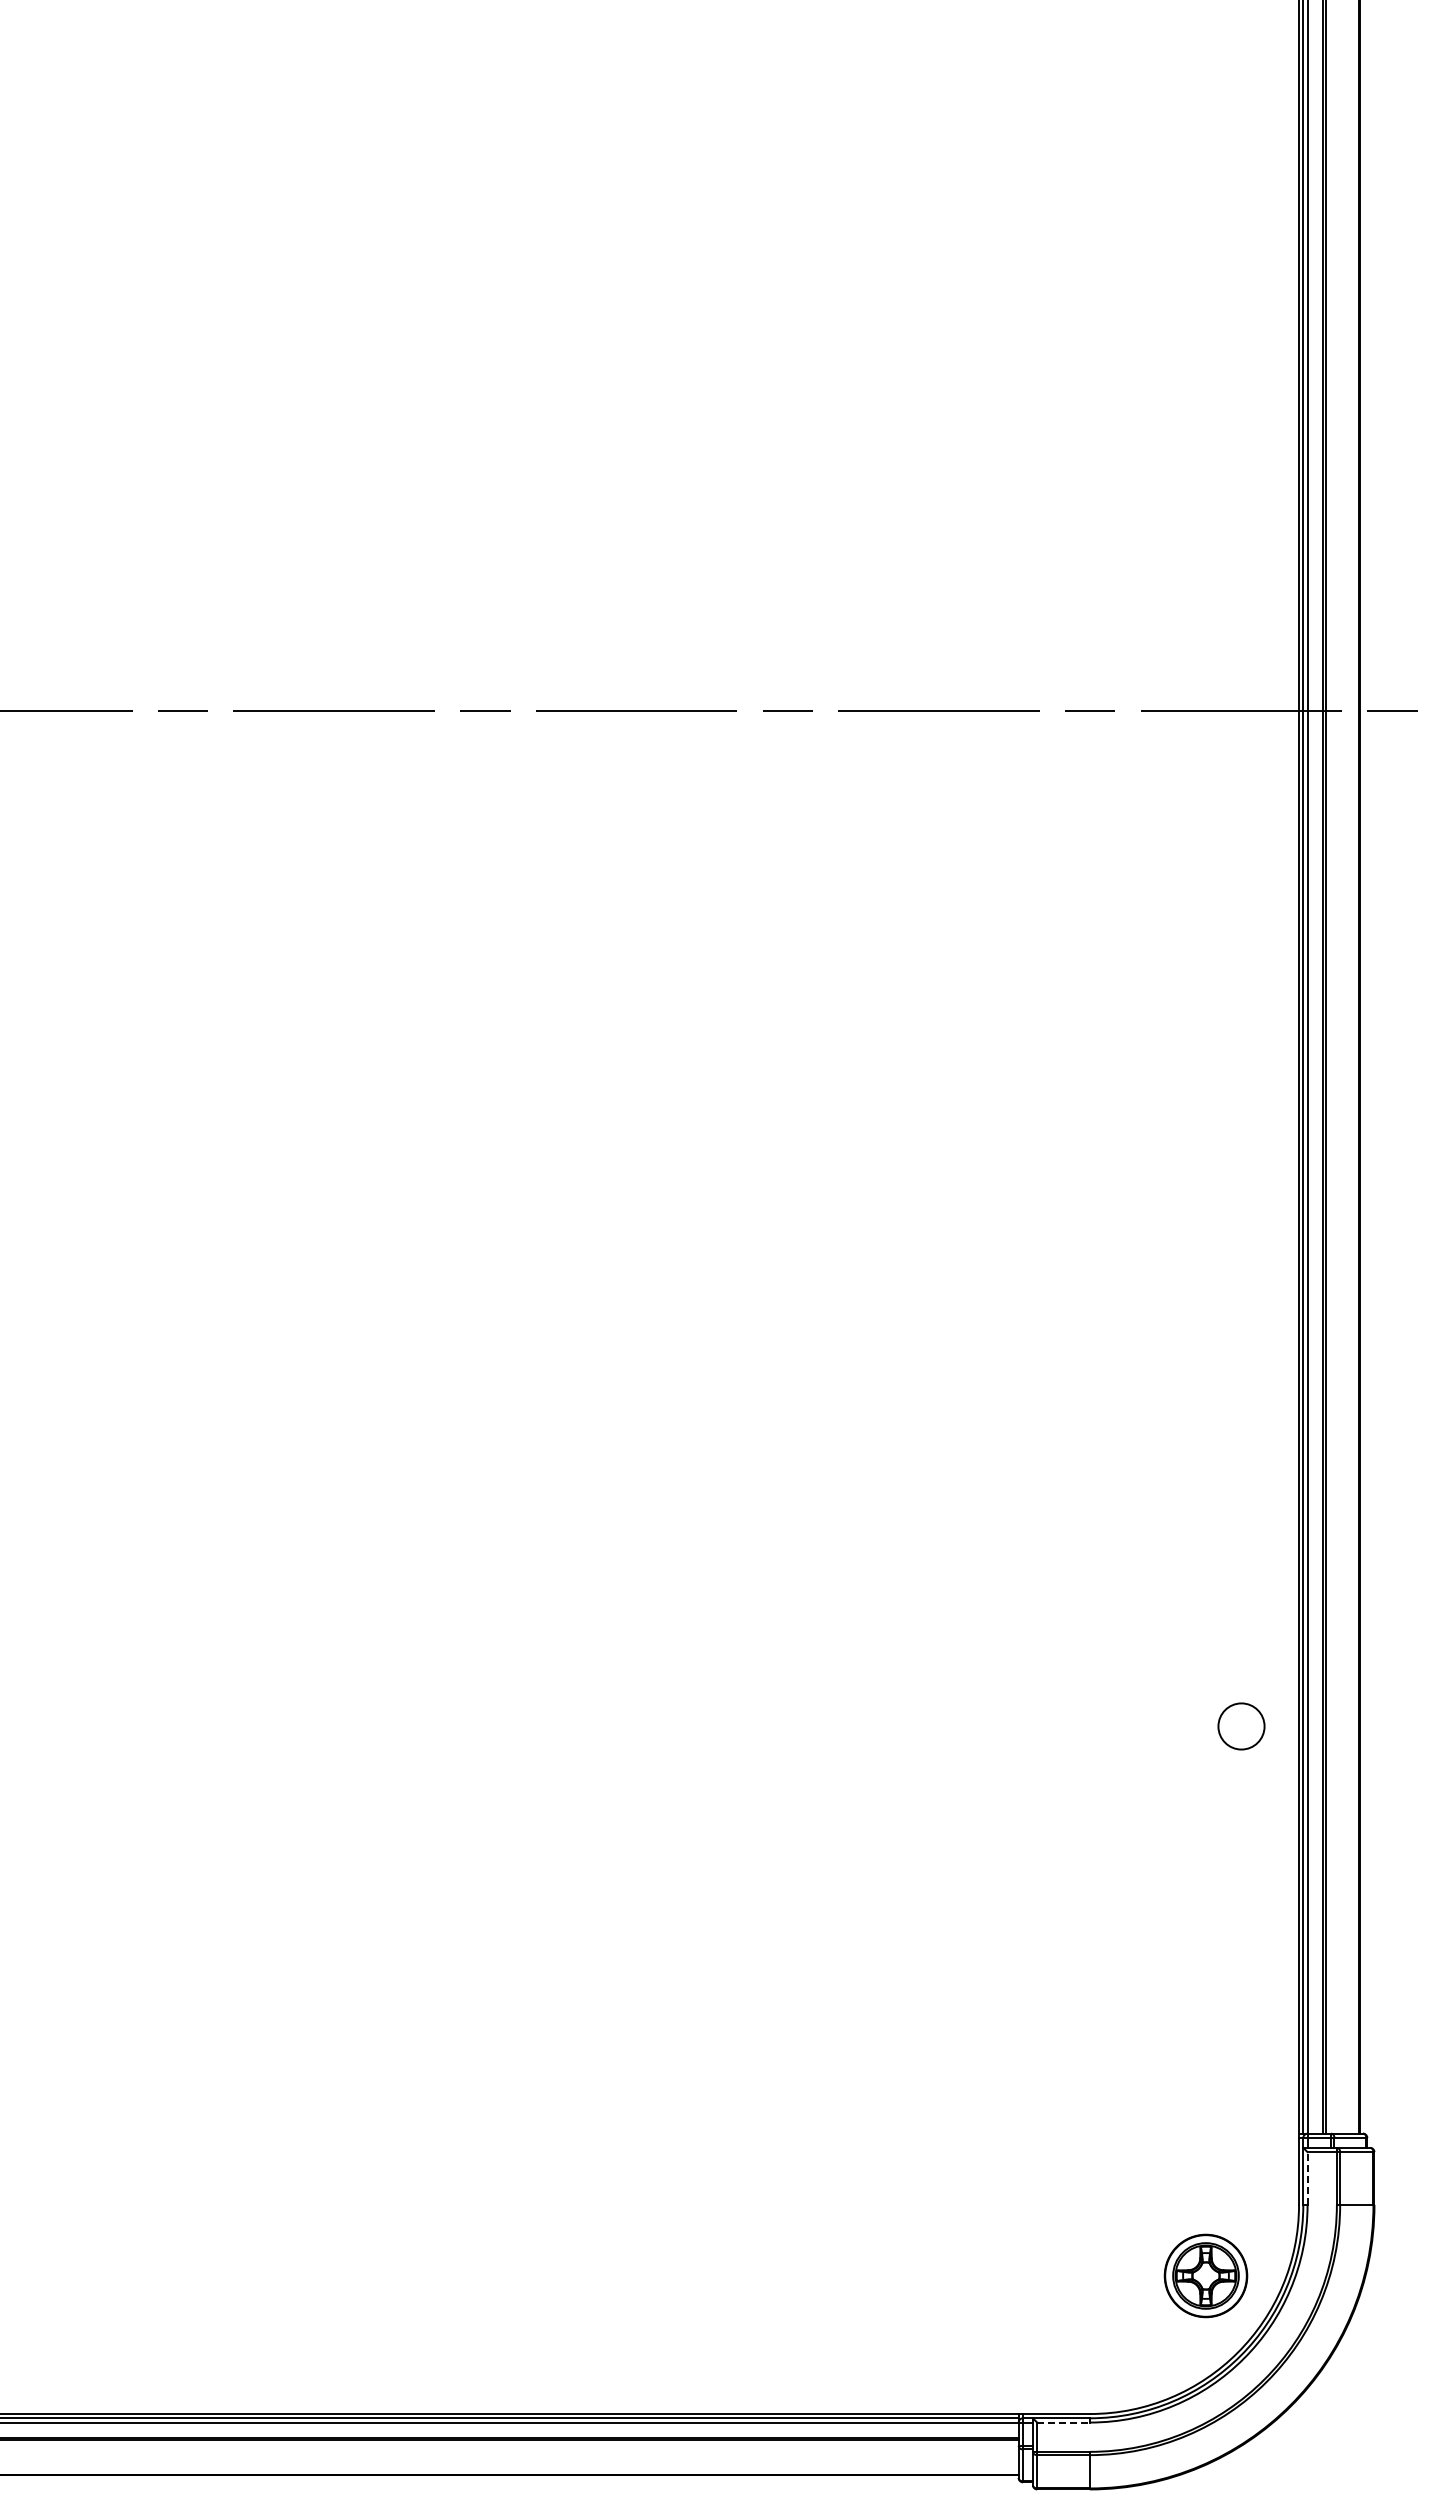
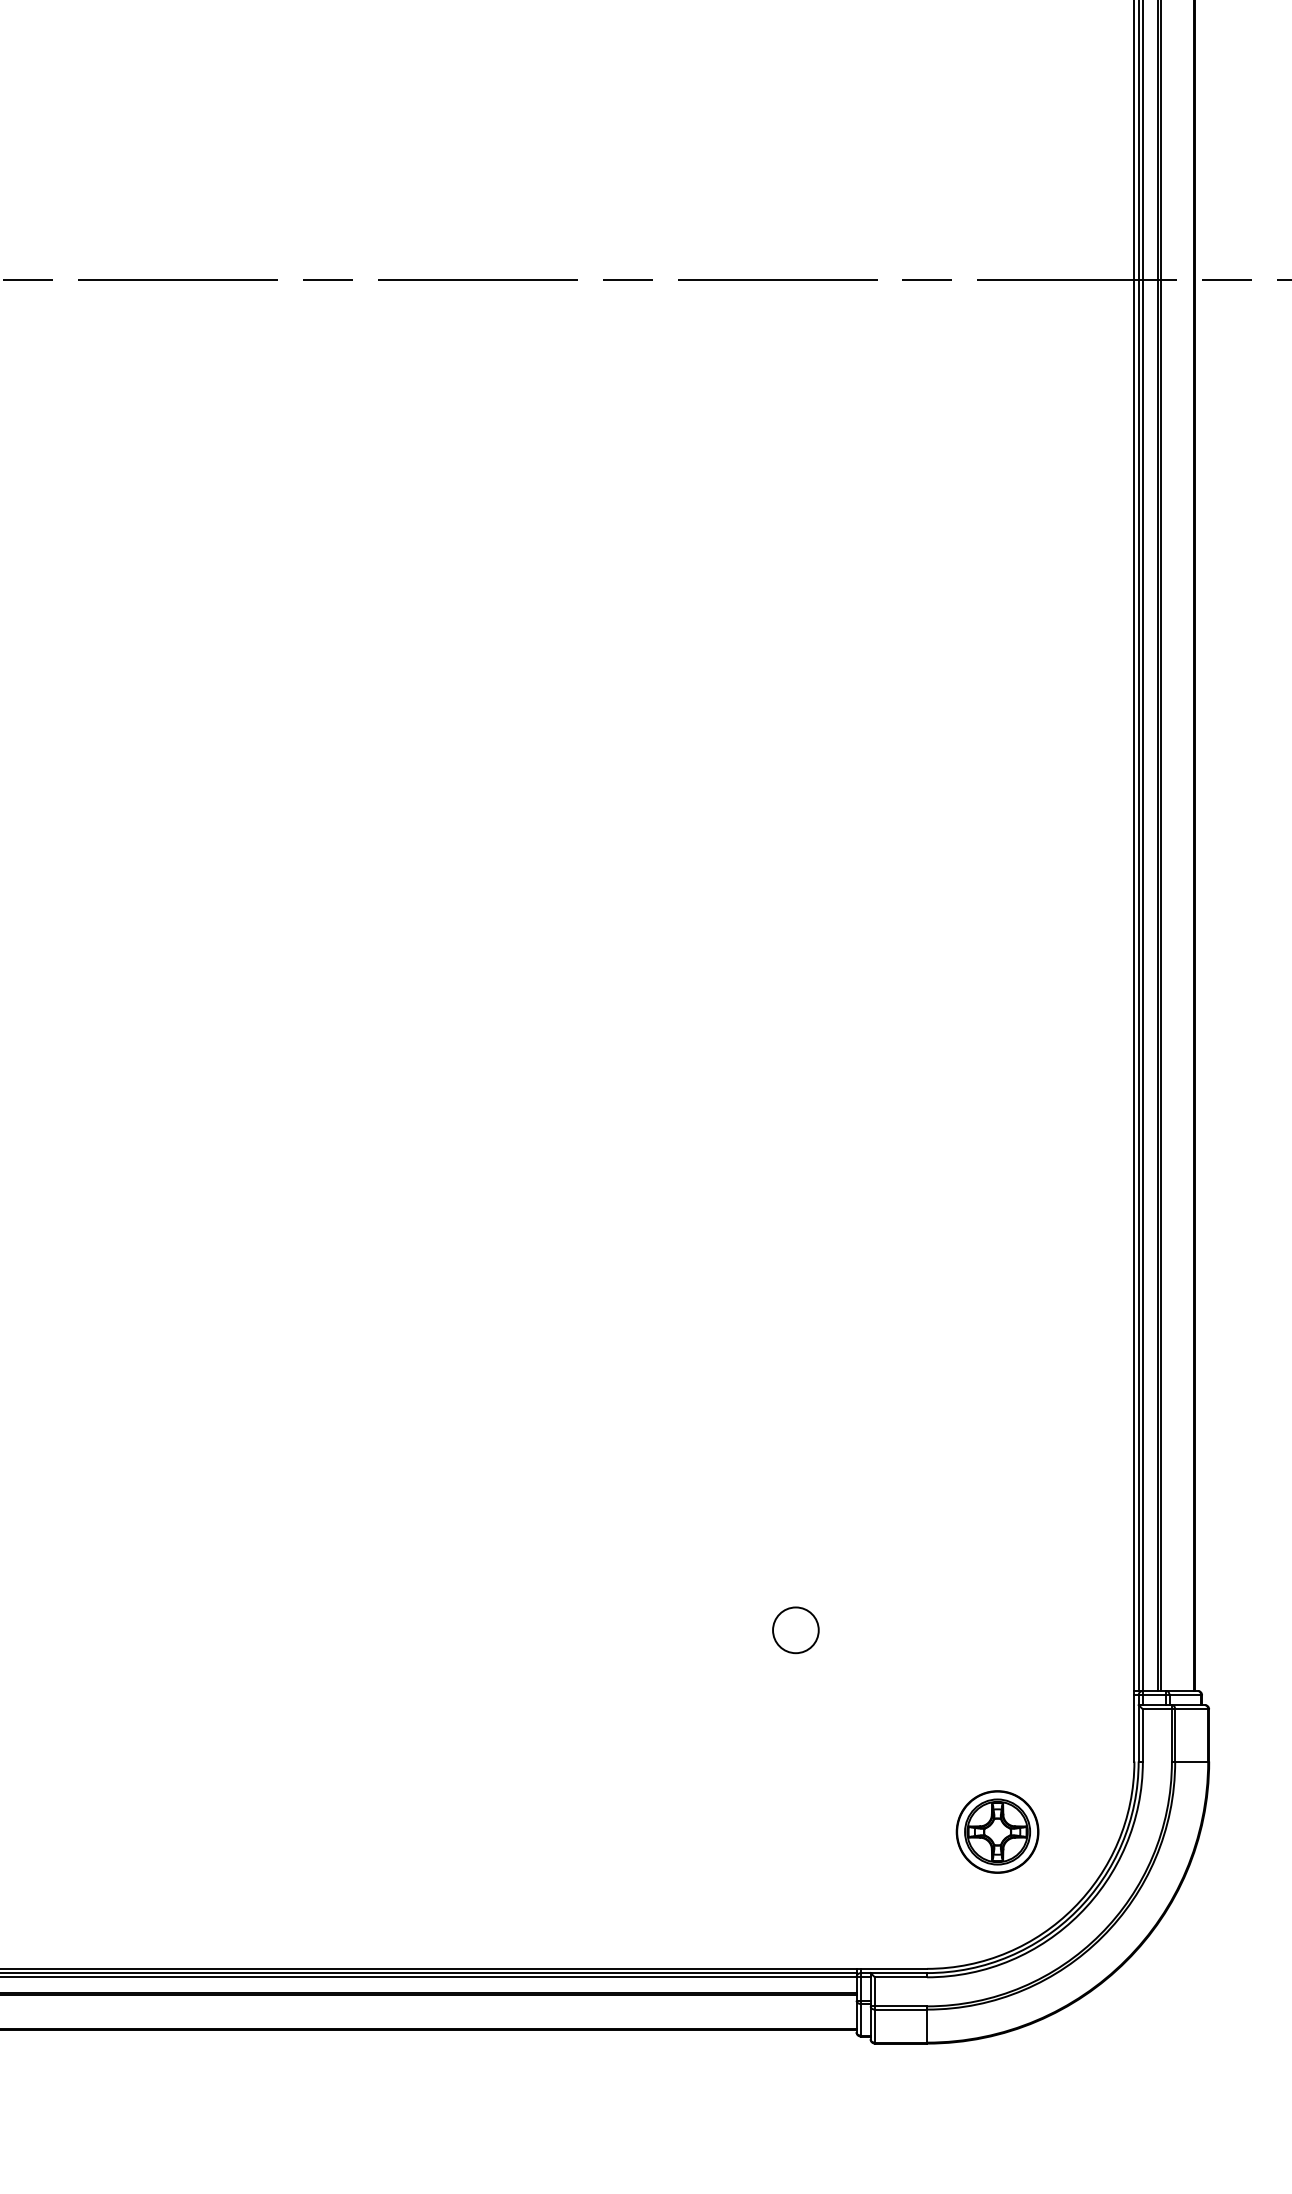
circle: (1241, 1726) -> (795, 1630), moved
line: (1307, 2178) -> (1142, 1735), dashed -> solid
part: (1205, 2275) -> (997, 1831), moved
line: (1064, 2422) -> (901, 1977), dashed -> solid

